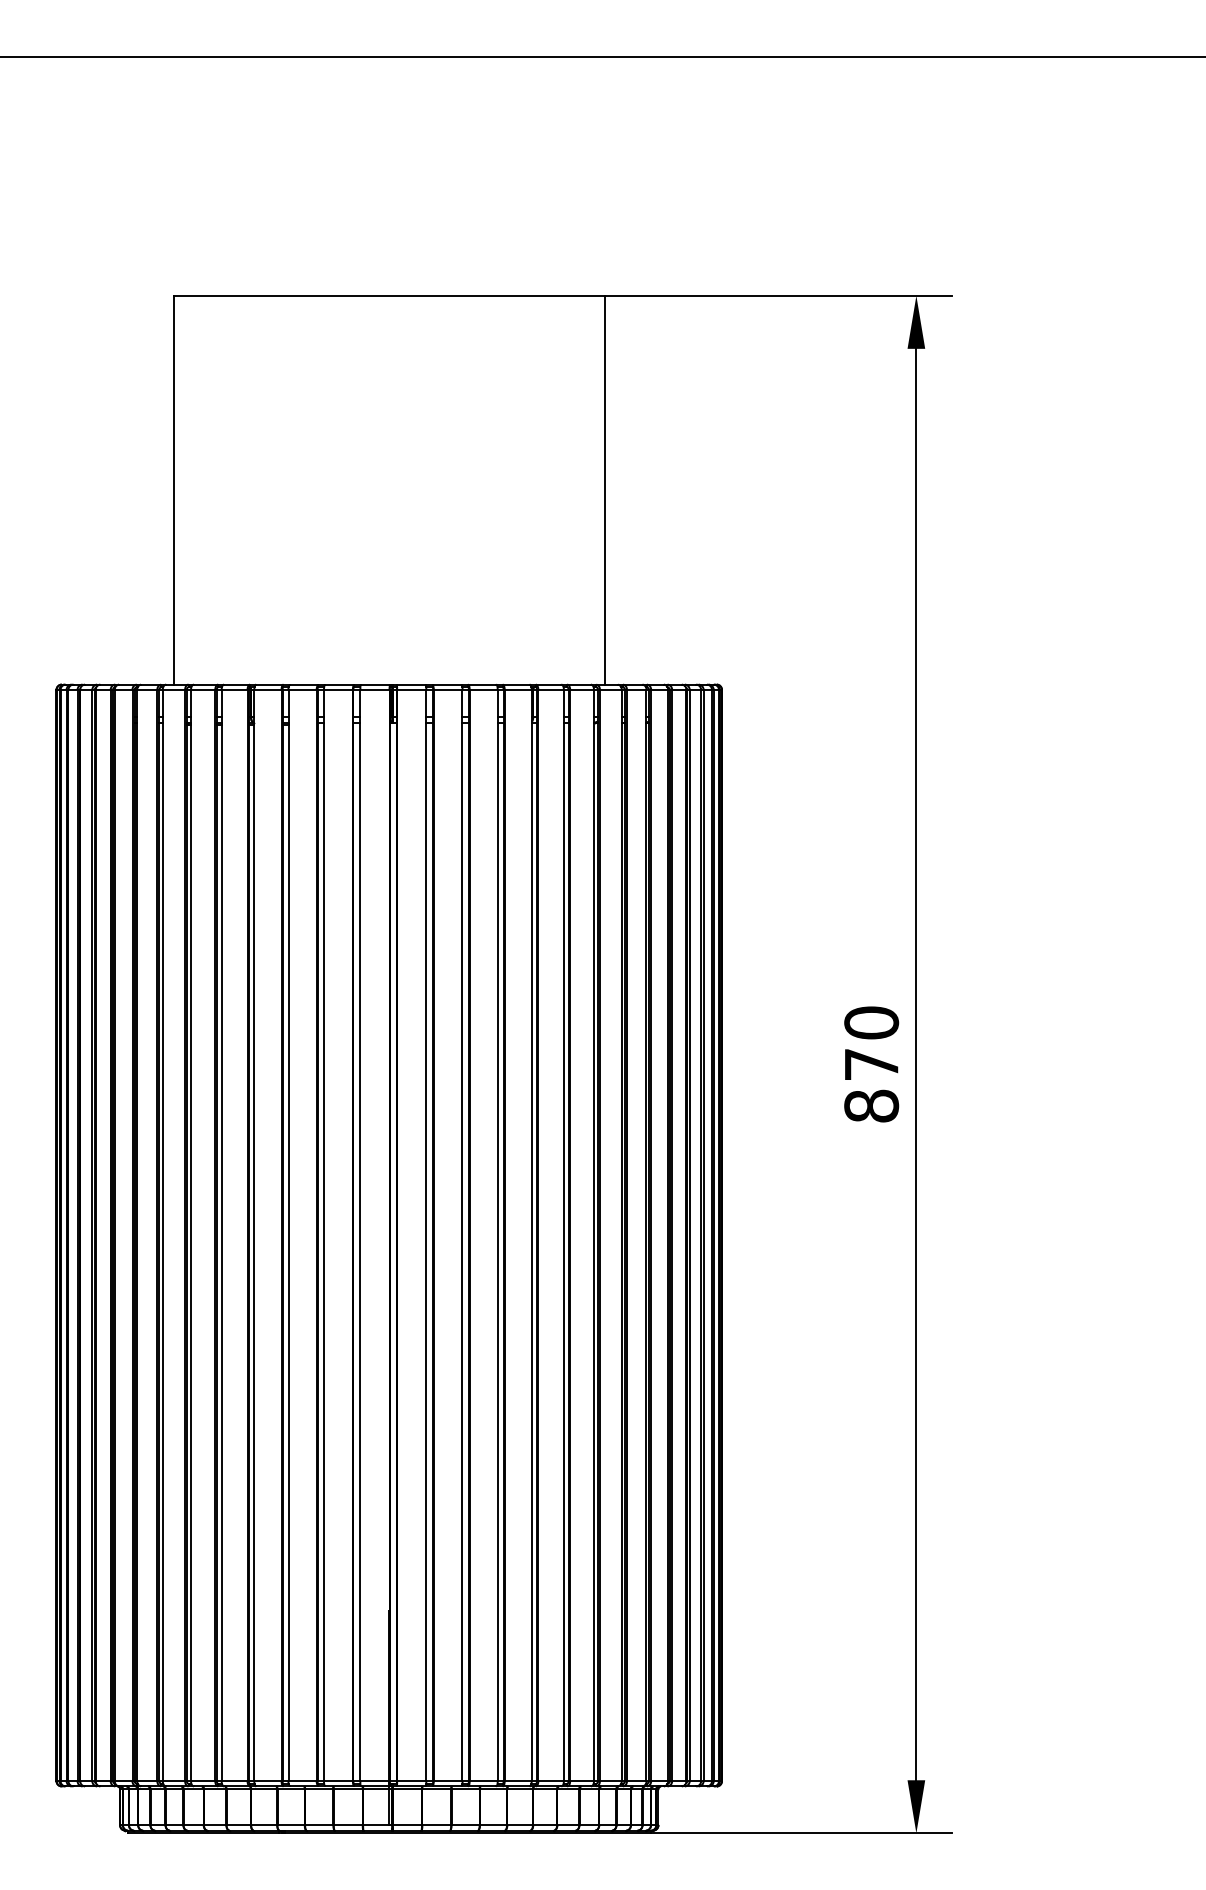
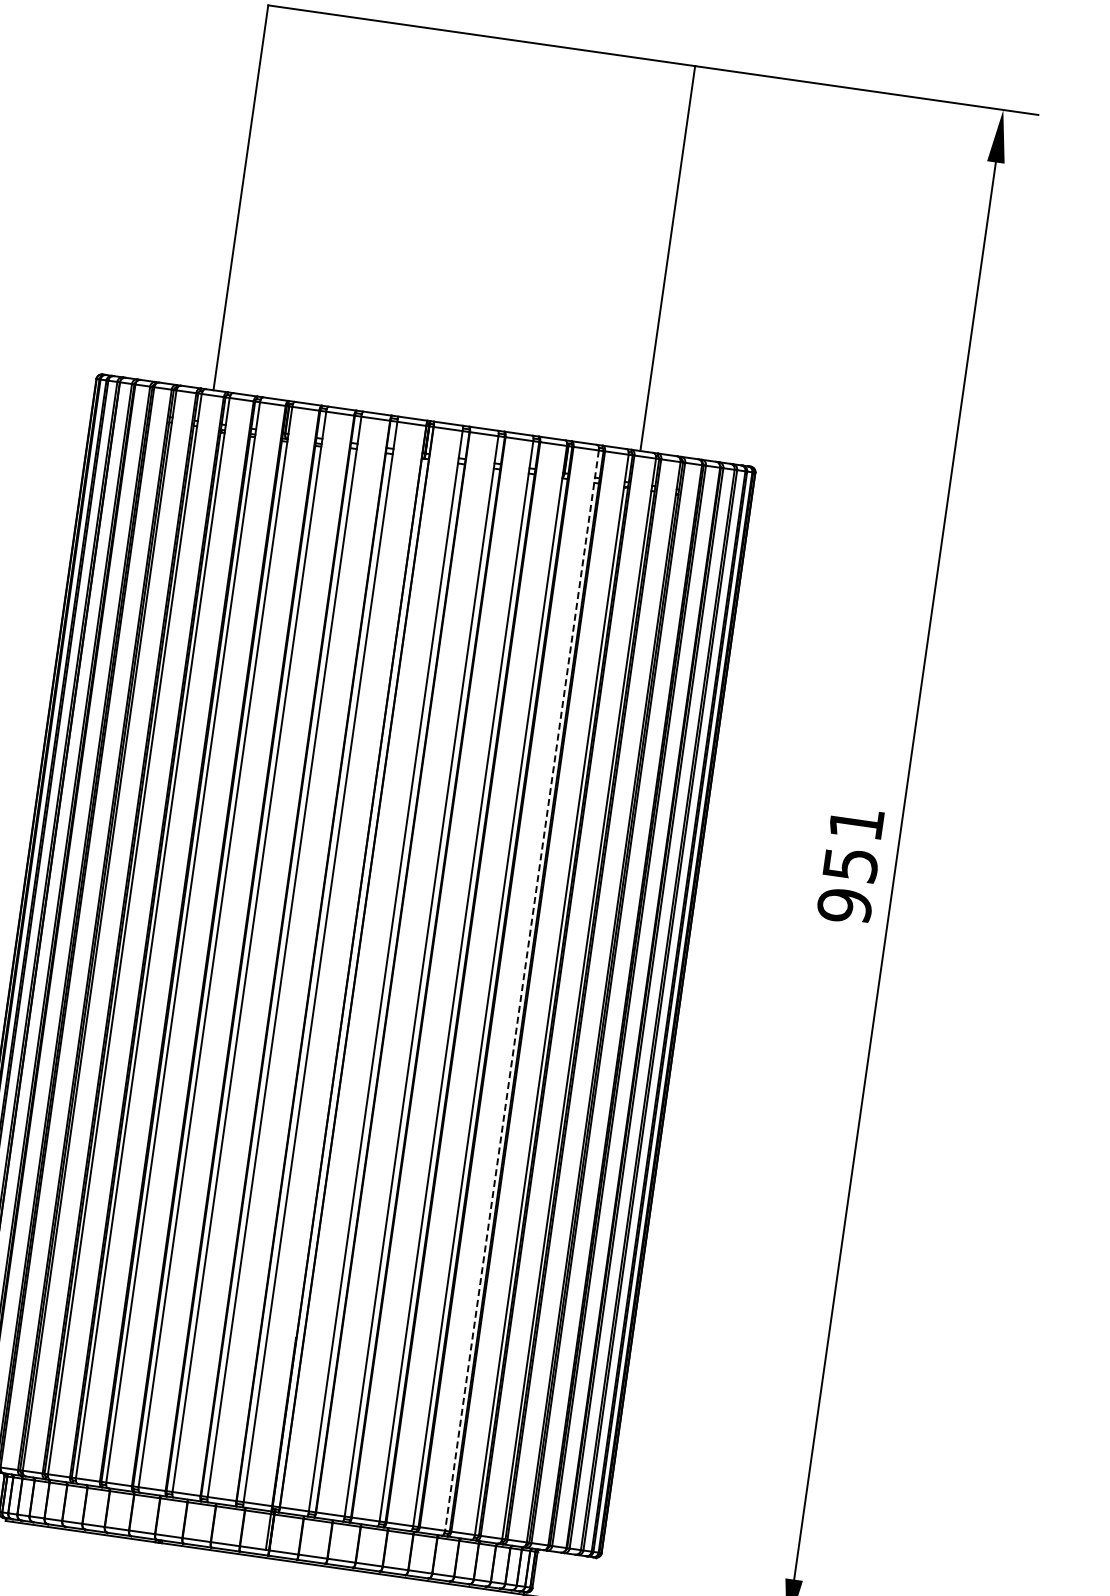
text: (871, 1064) -> (850, 864), 870 -> 951
line: (563, 1235) -> (521, 990), solid -> dashed

